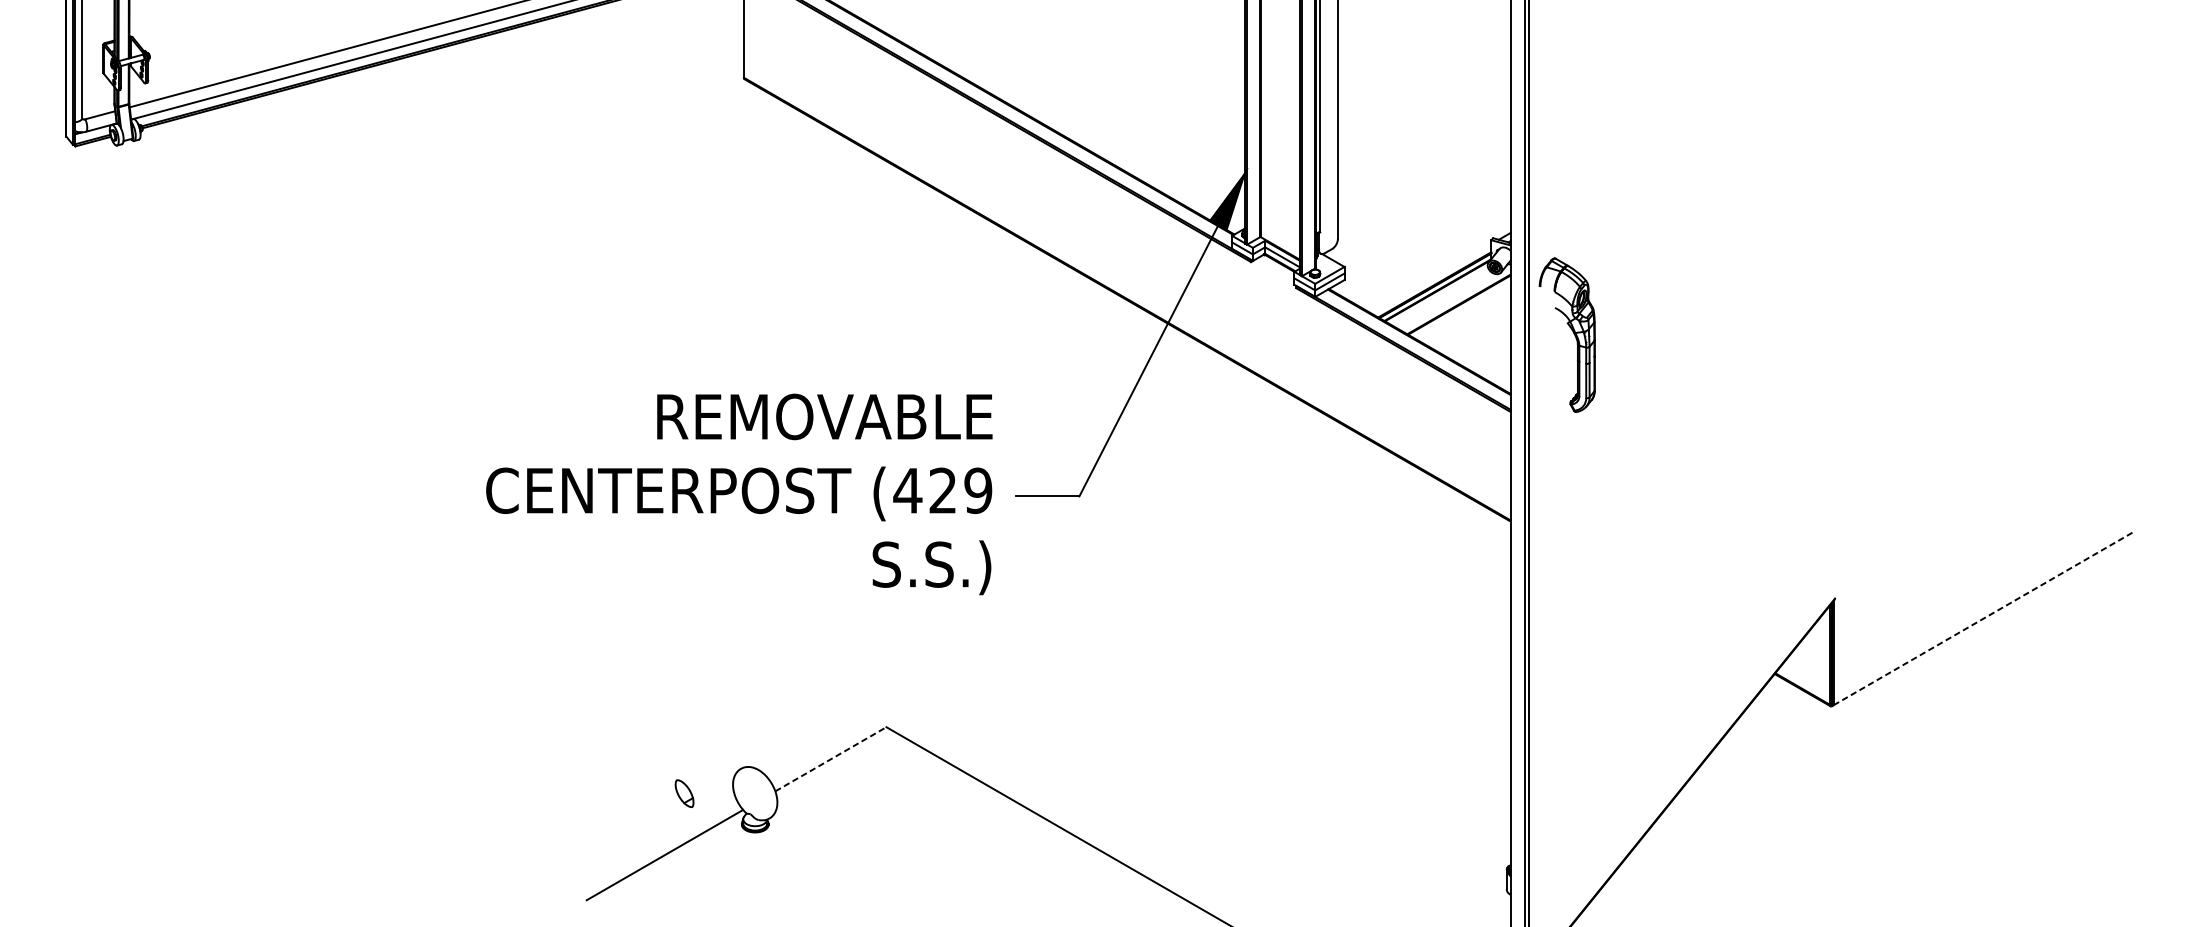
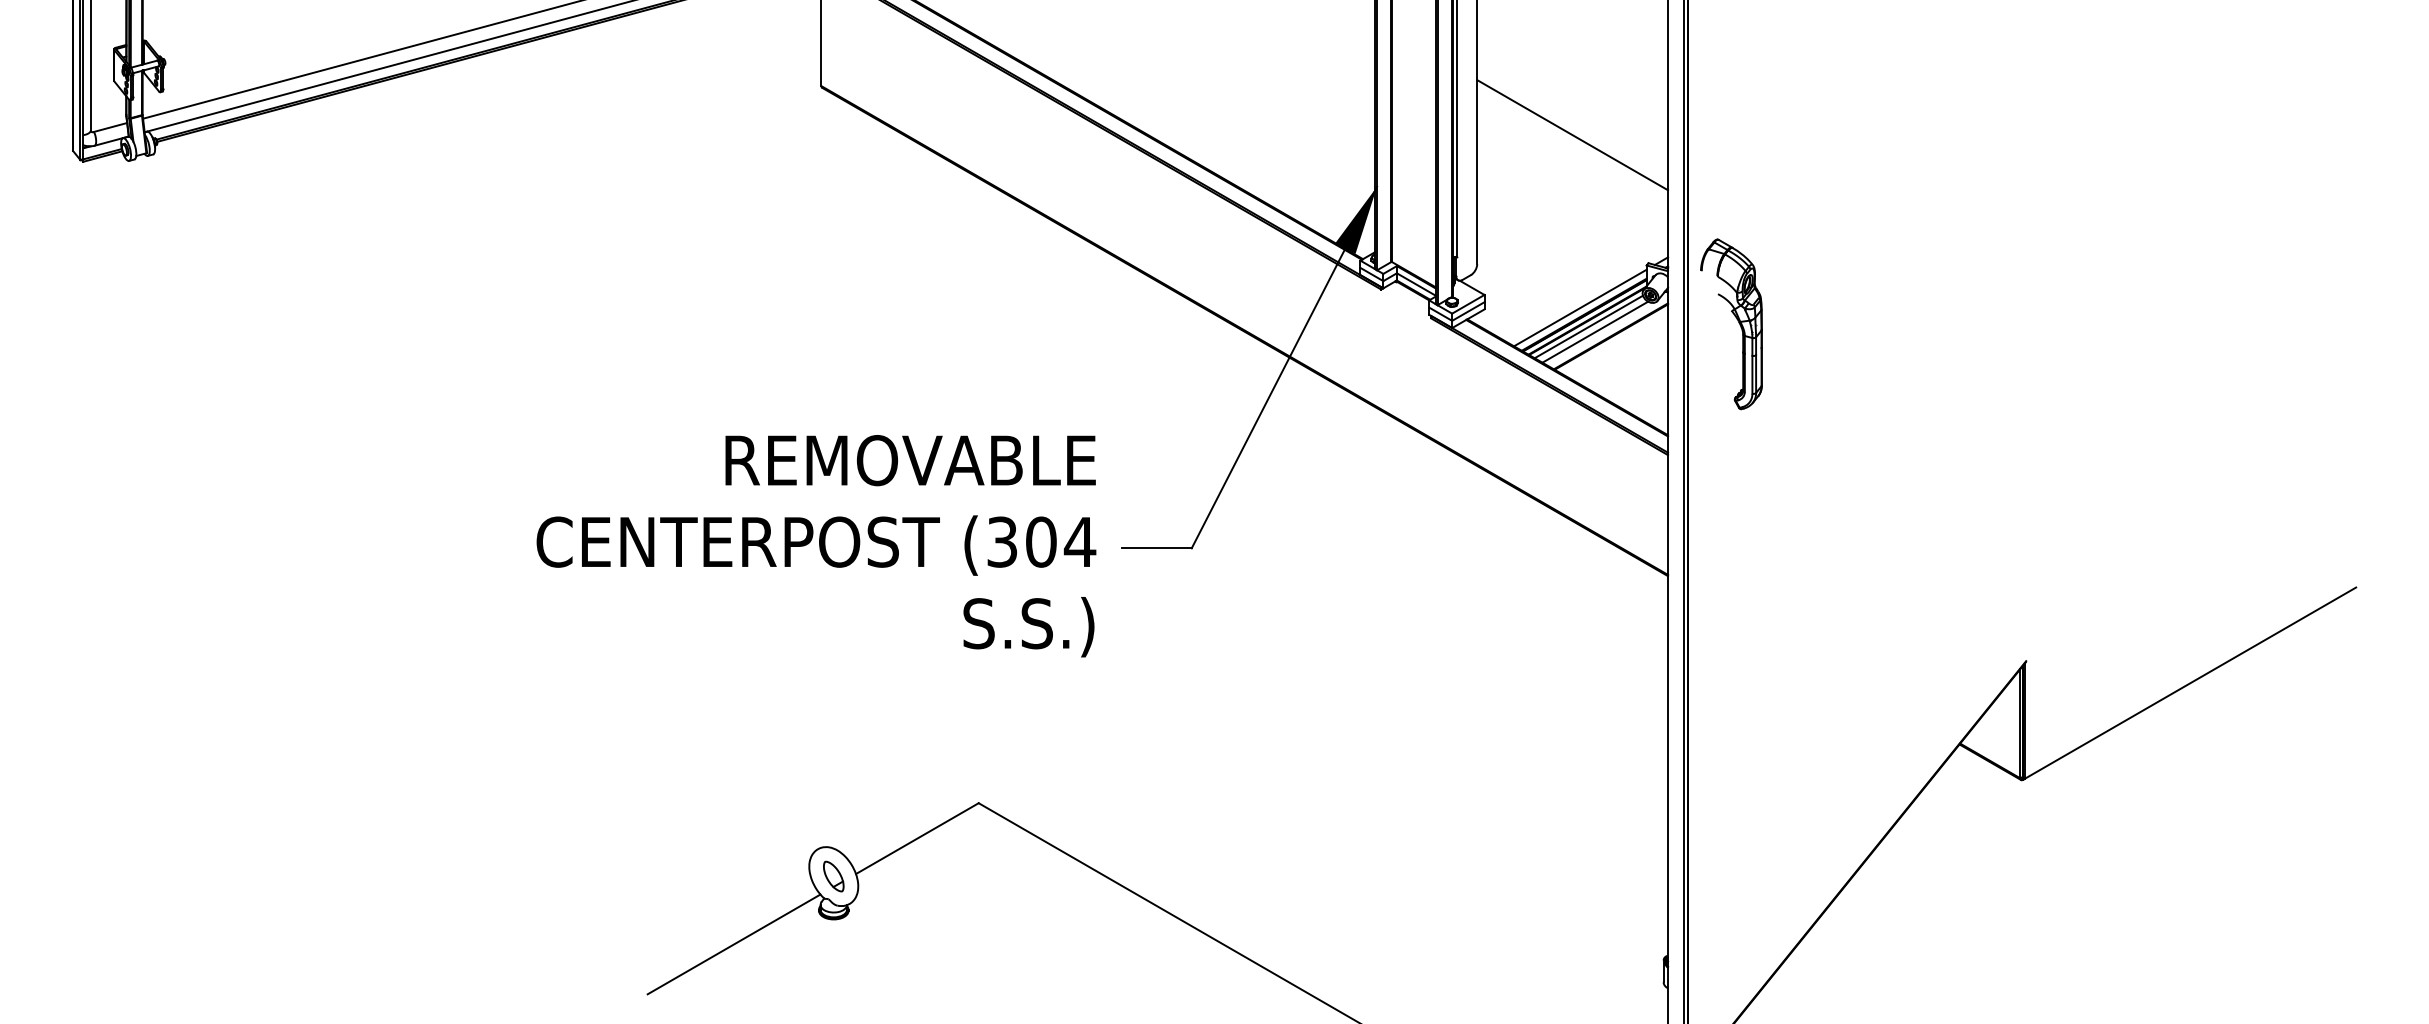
line: (1424, 122) -> (1572, 135), added
line: (1431, 278) -> (1580, 307), added
line: (1438, 295) -> (1588, 326), added
line: (1445, 300) -> (1595, 331), added
part: (1572, 332) -> (1737, 321), moved
text: (943, 490) -> (1041, 541), (429 -> (304
line: (1983, 617) -> (2190, 682), dashed -> solid
line: (831, 759) -> (917, 838), dashed -> solid
part: (684, 793) -> (833, 876), moved

